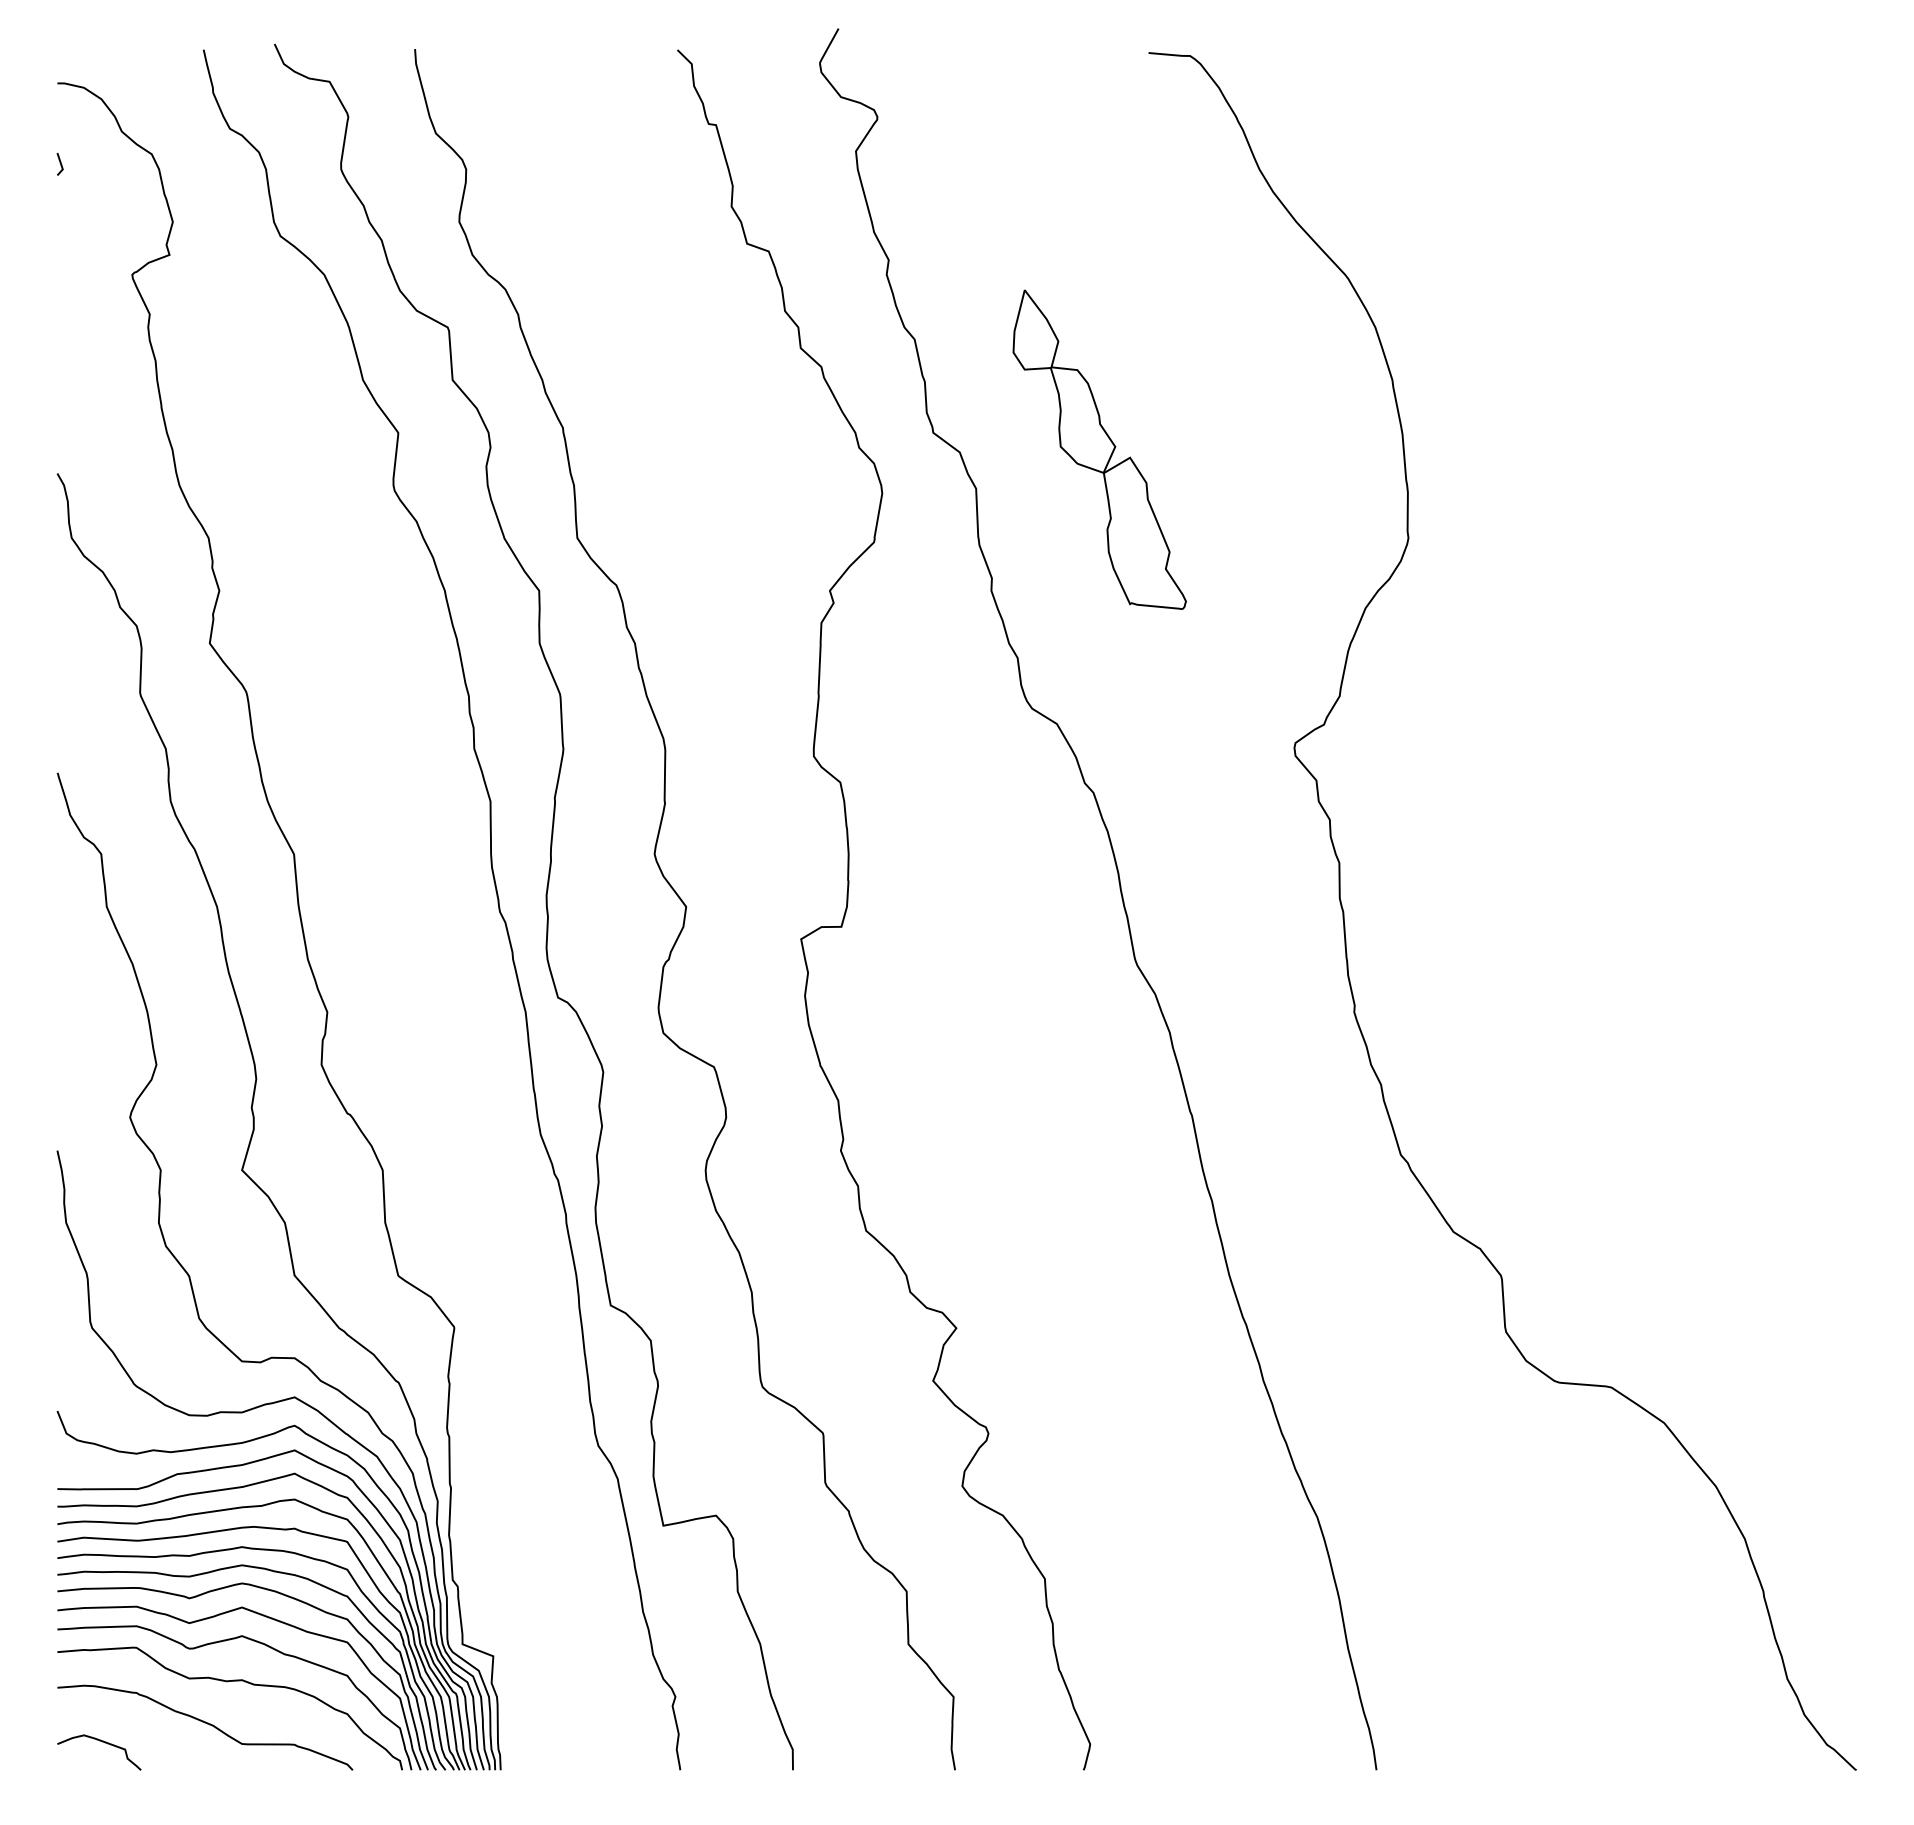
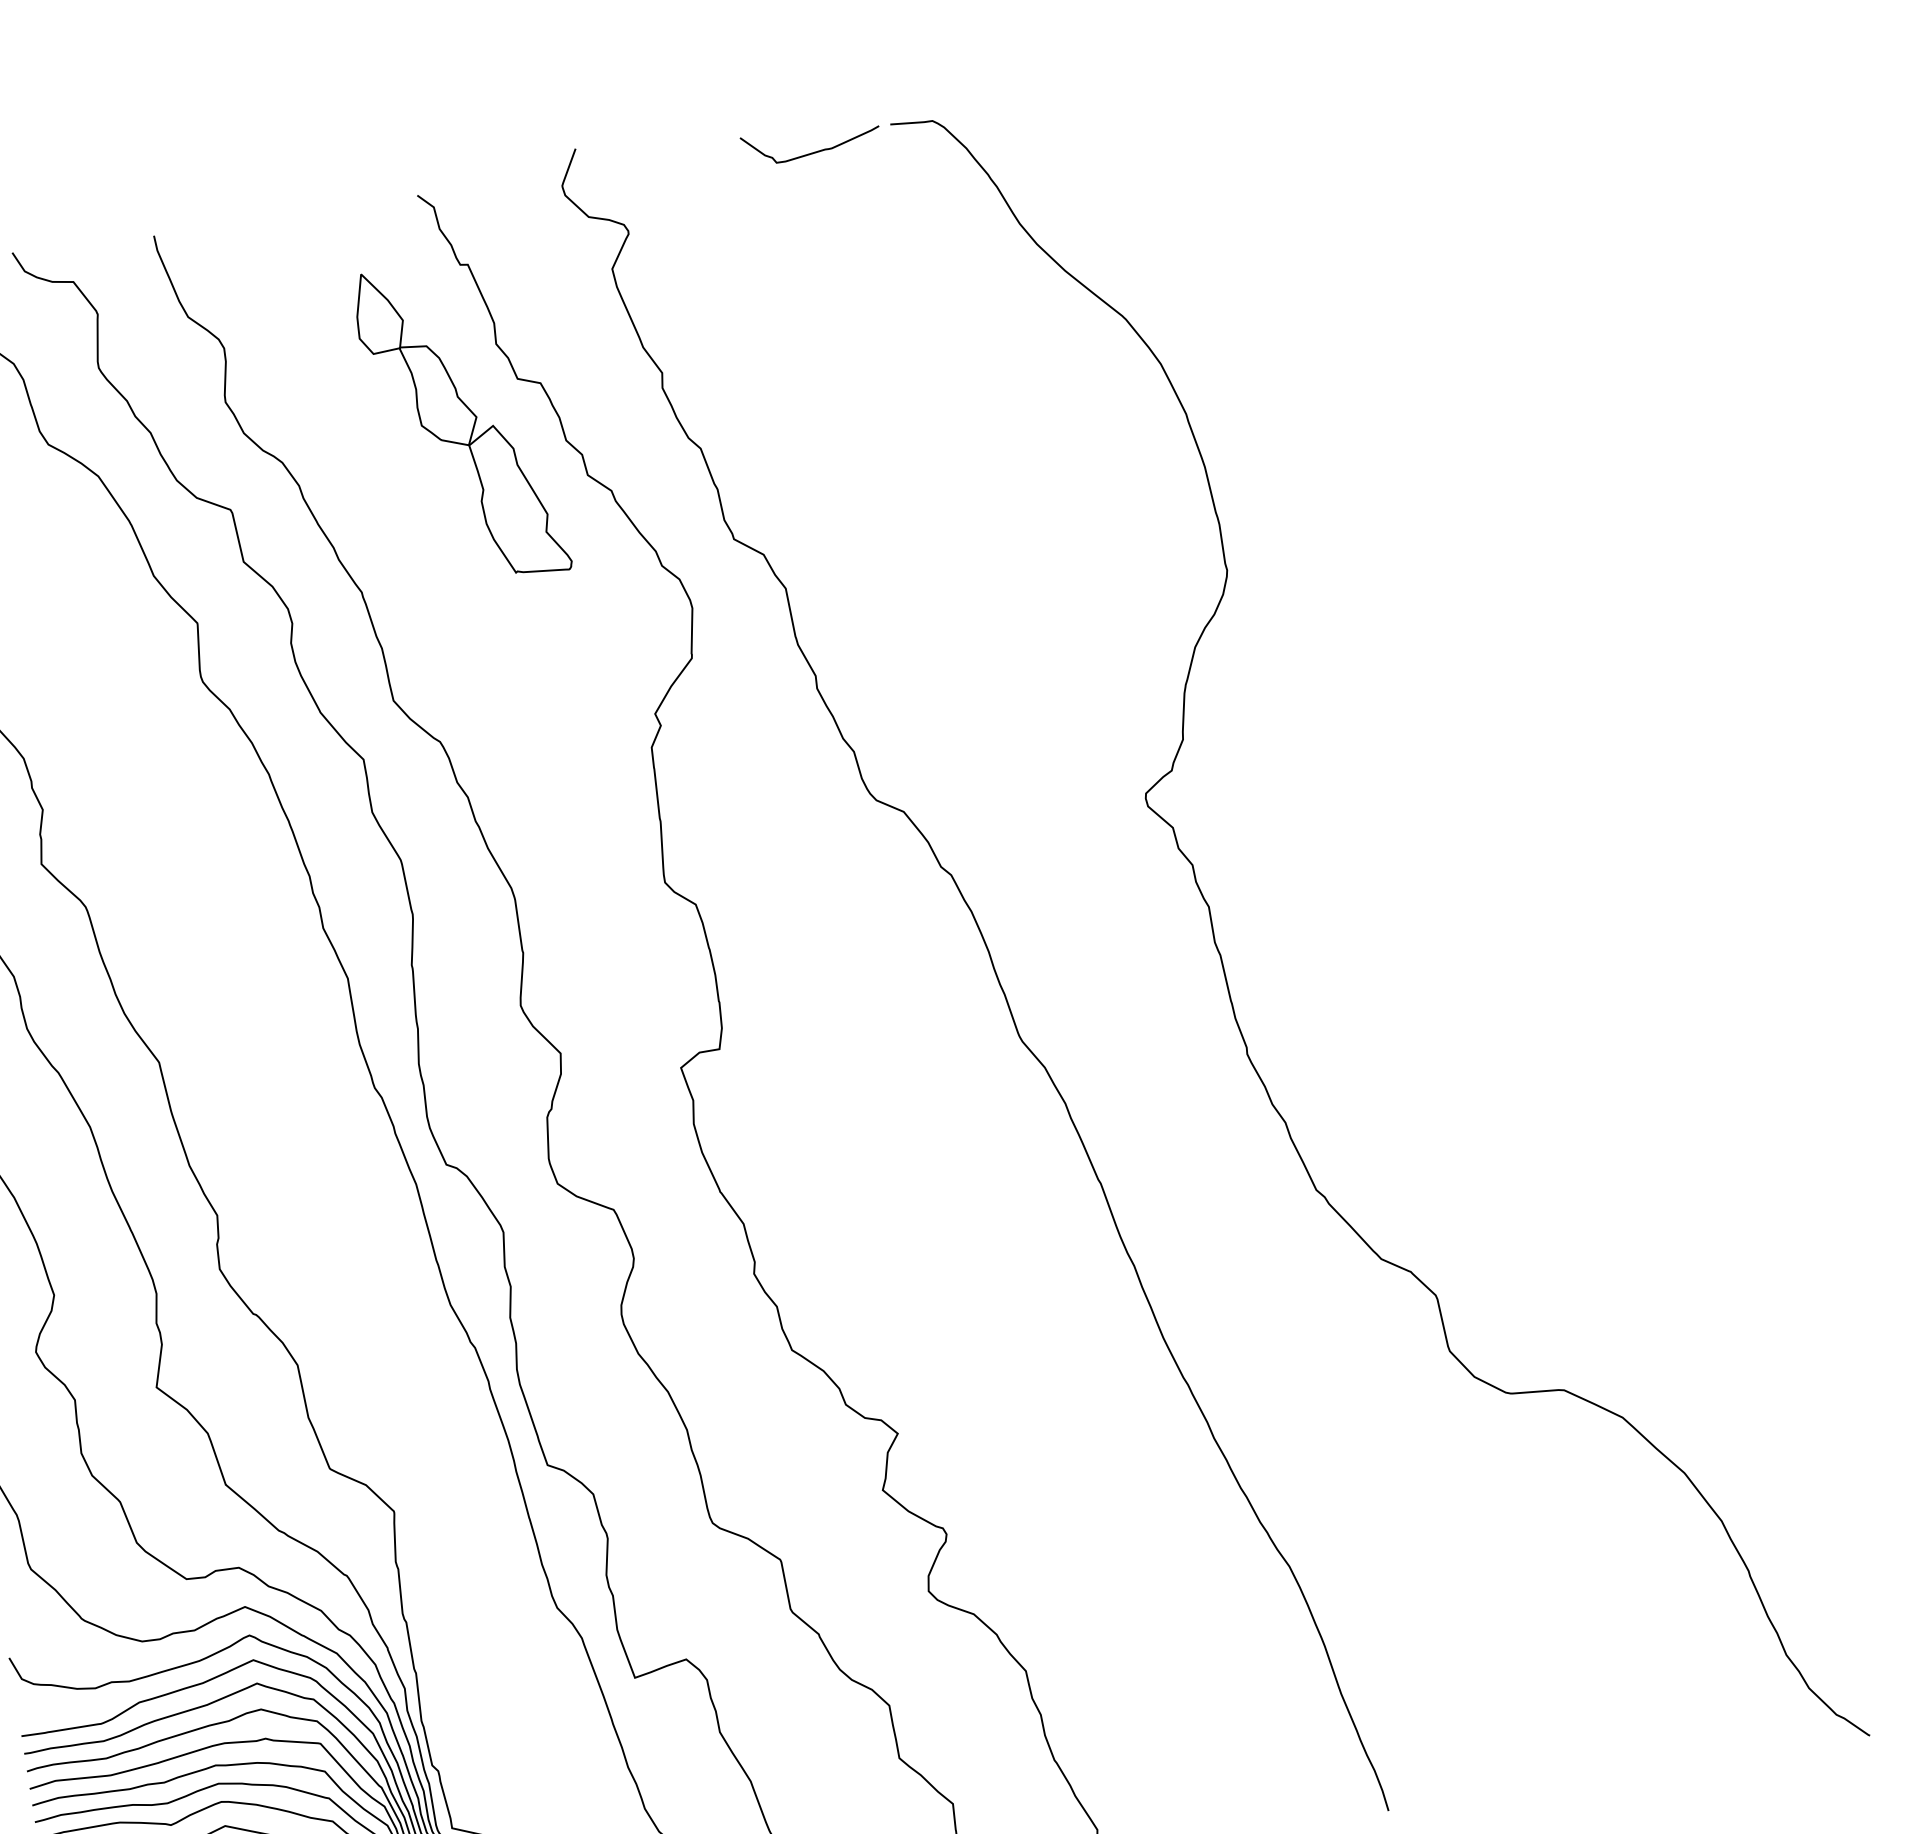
curve: (1071, 67) -> (815, 151), added
part: (1099, 449) -> (461, 422), moved

